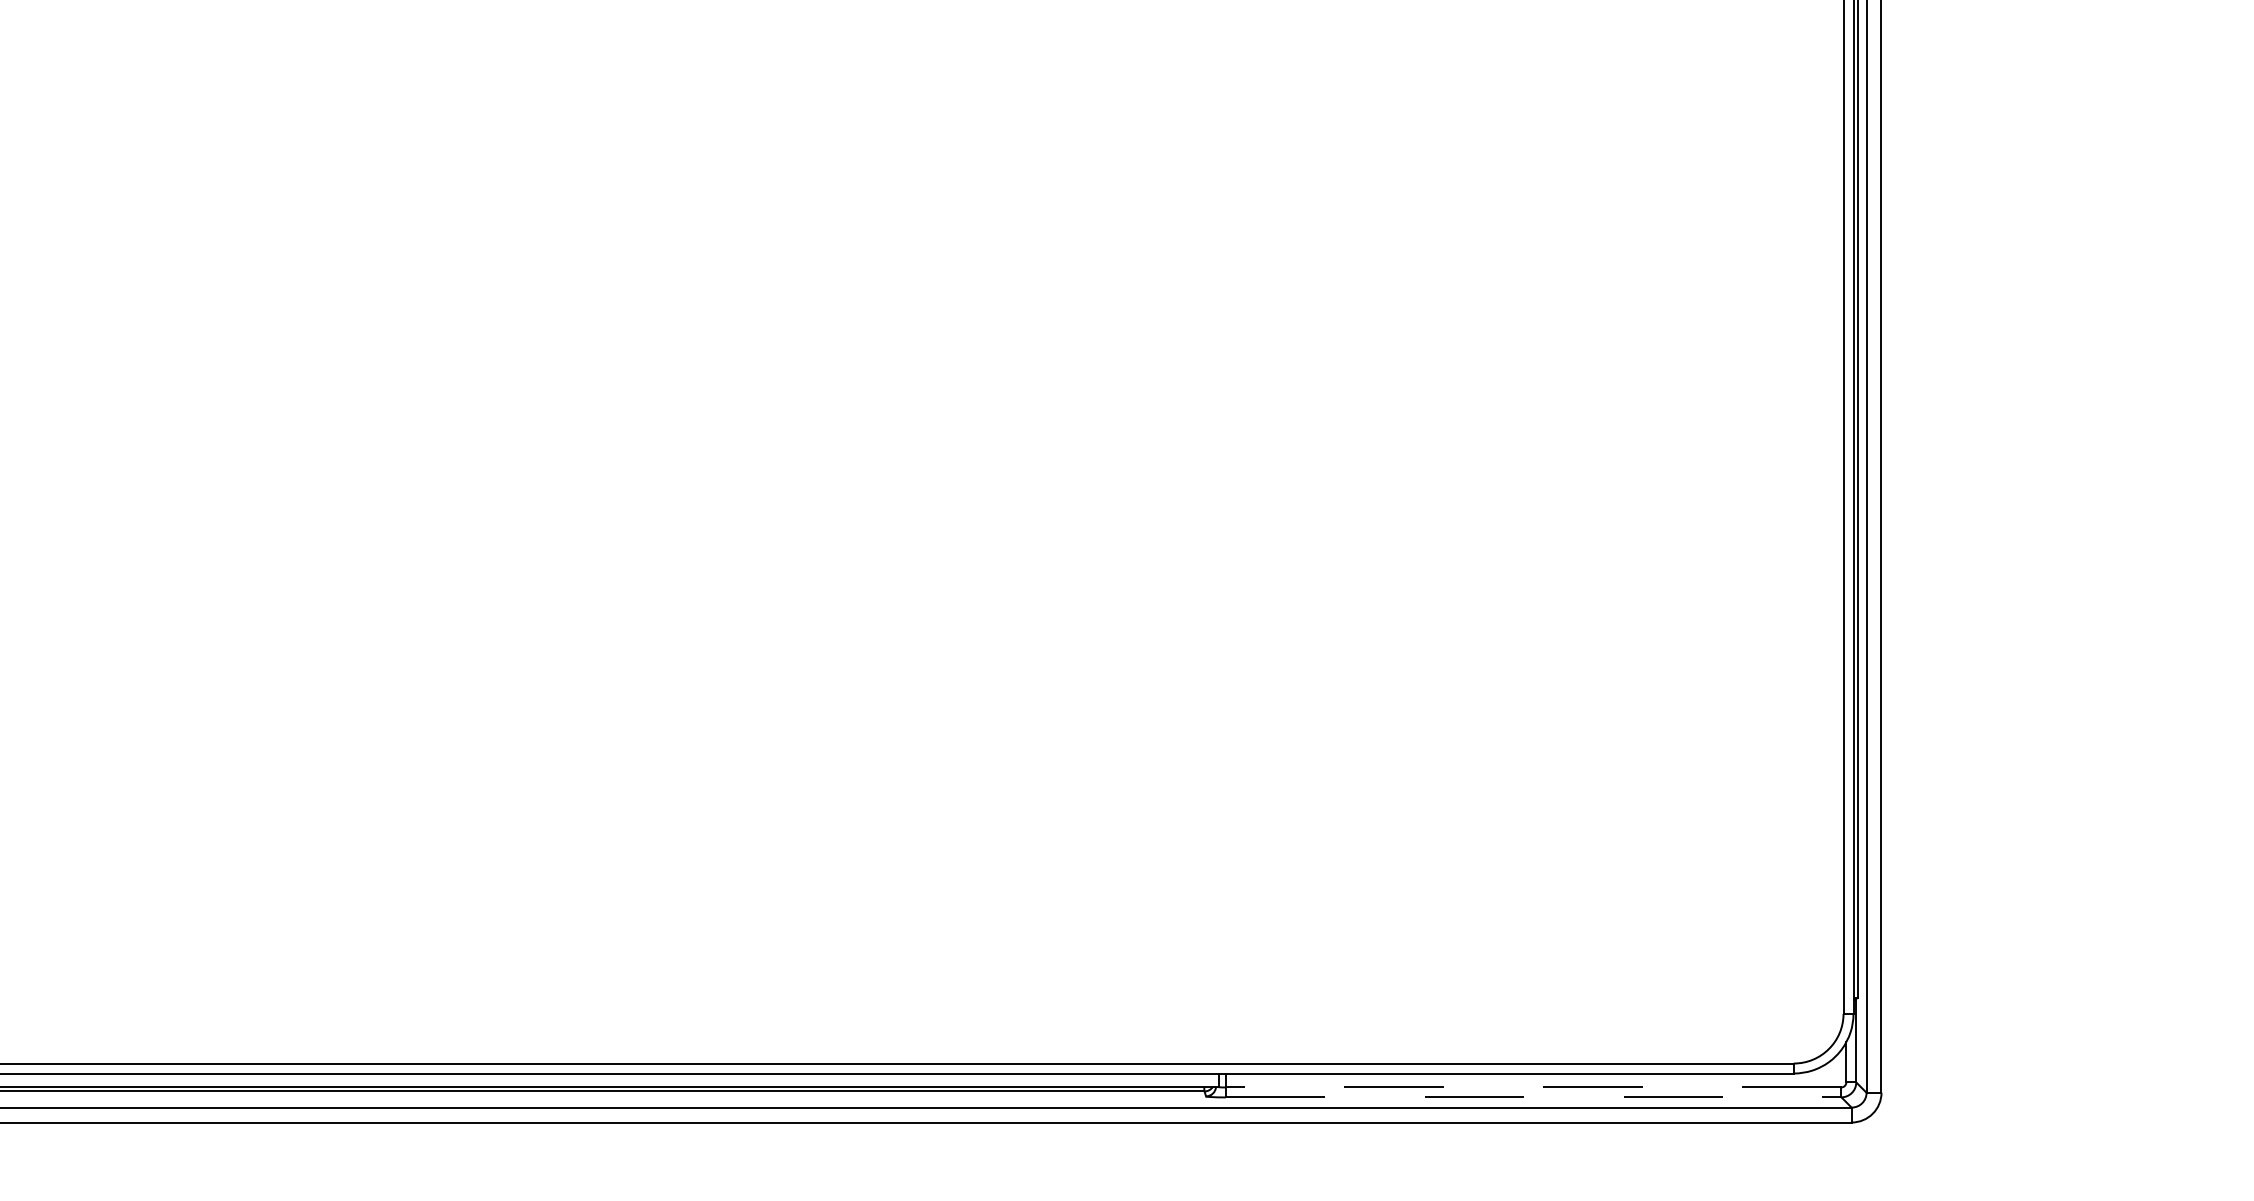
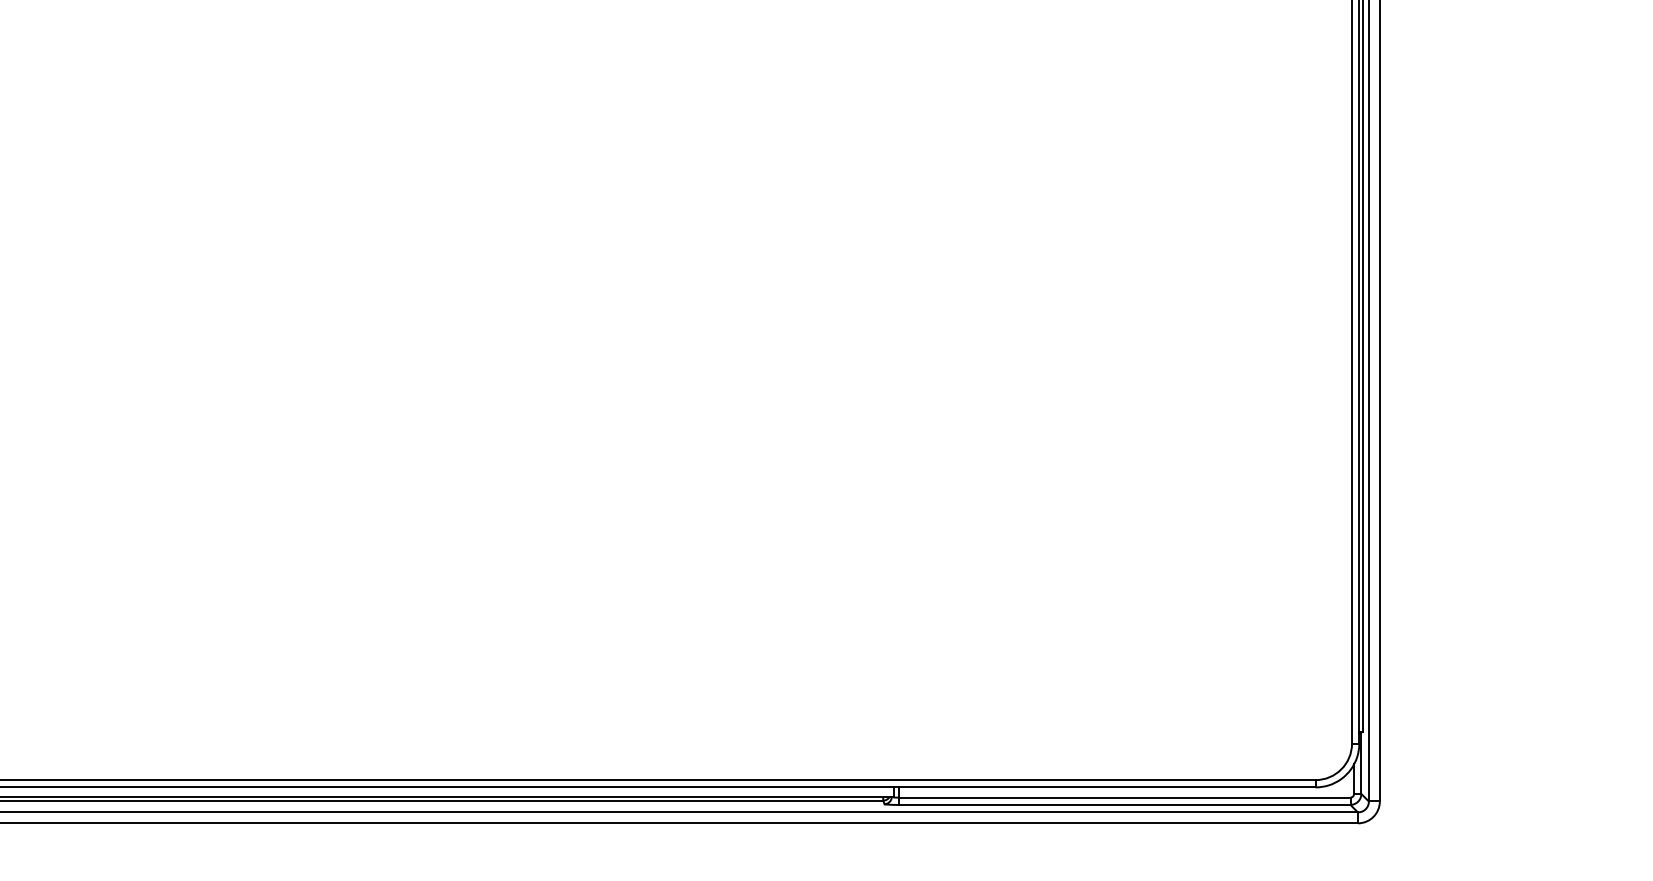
line: (1533, 1087) -> (1124, 797), dashed -> solid
line: (1533, 1096) -> (1124, 804), dashed -> solid

